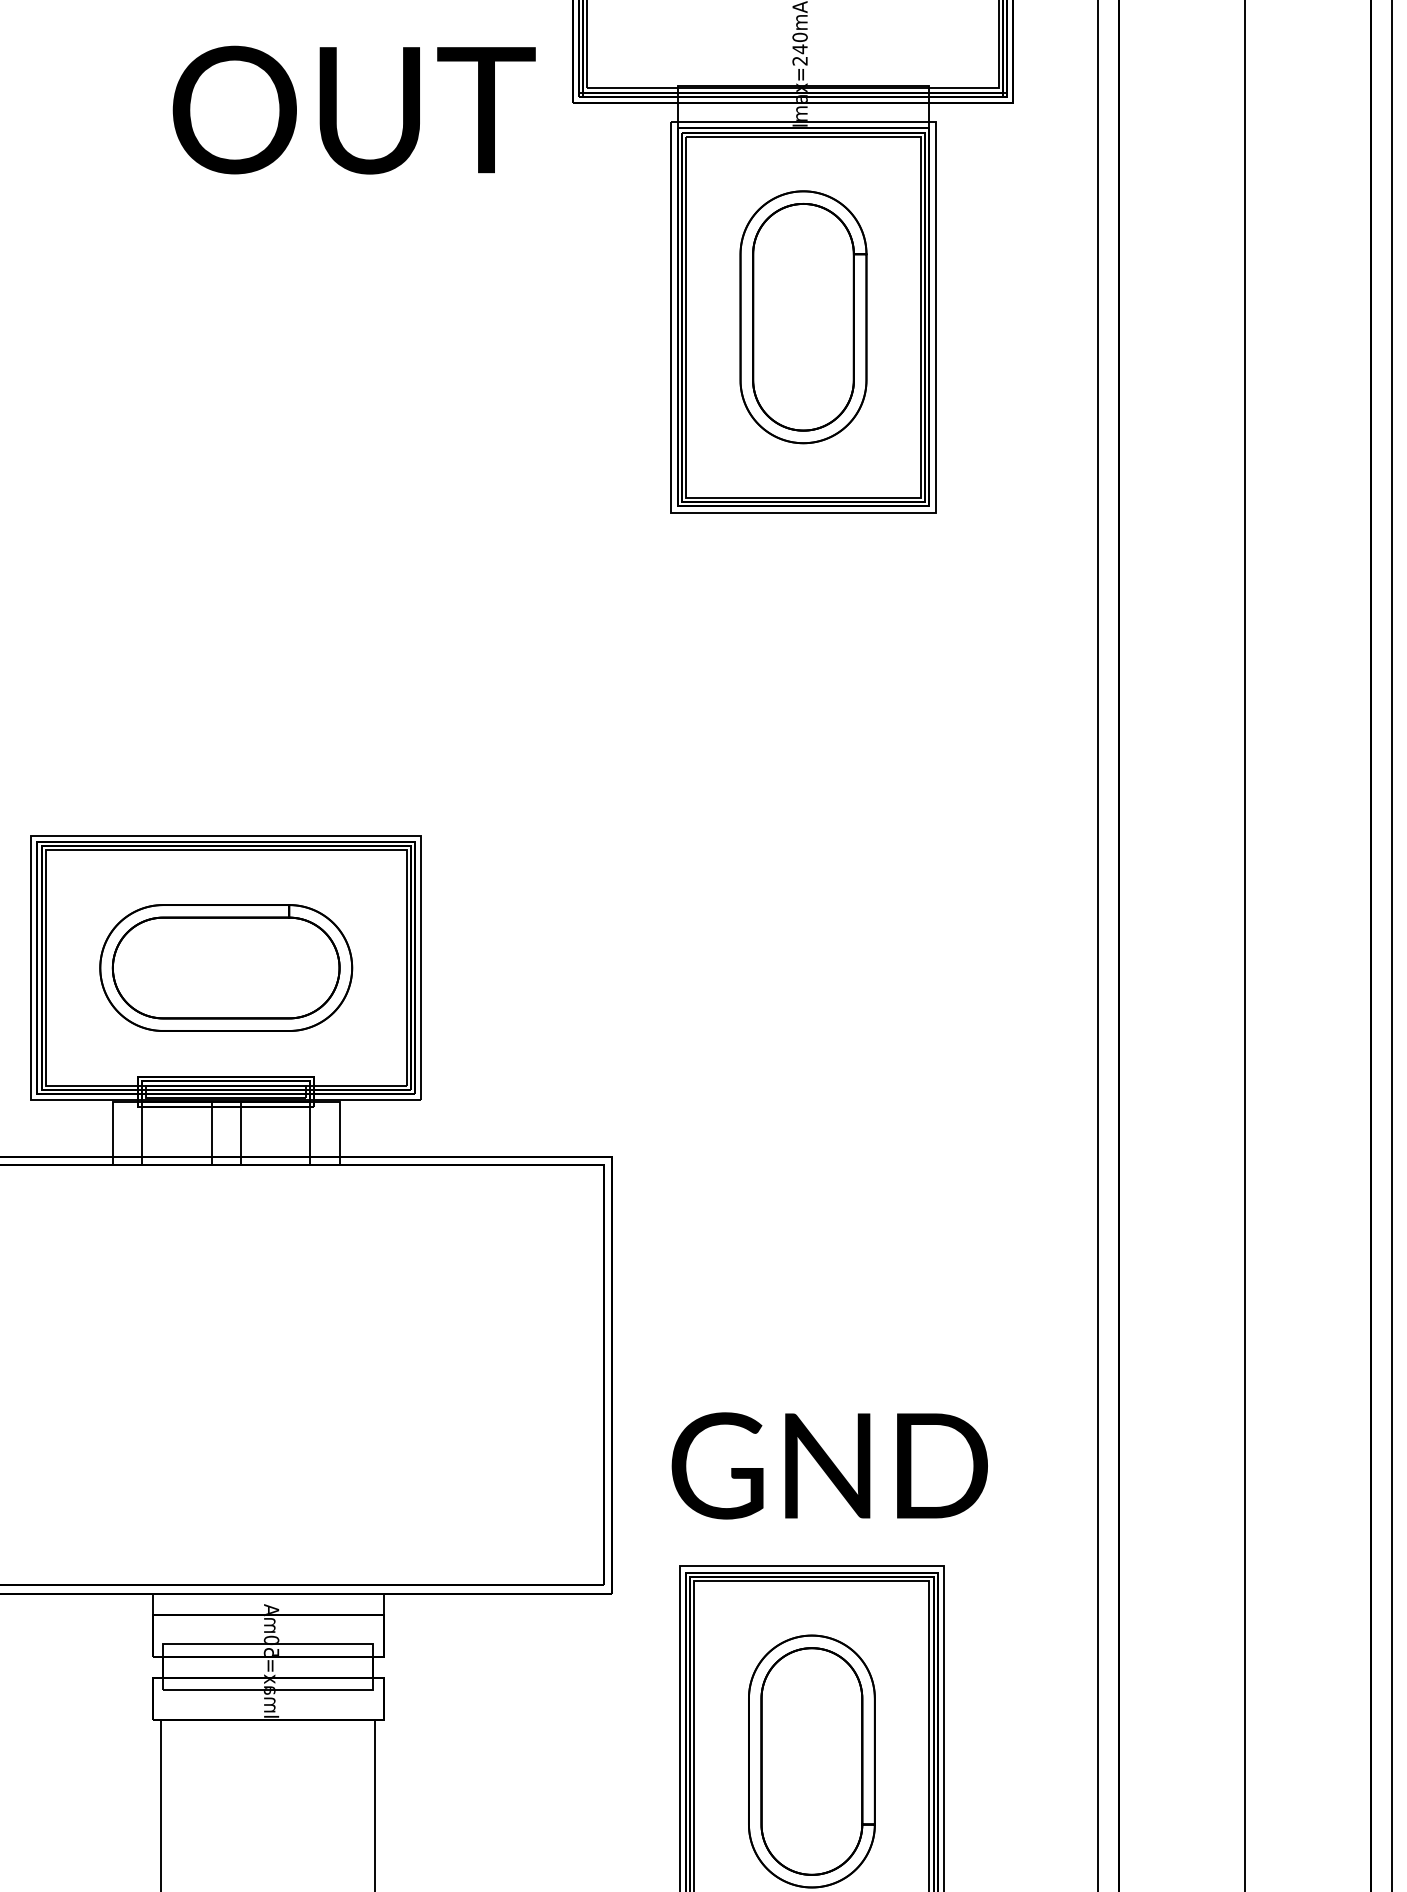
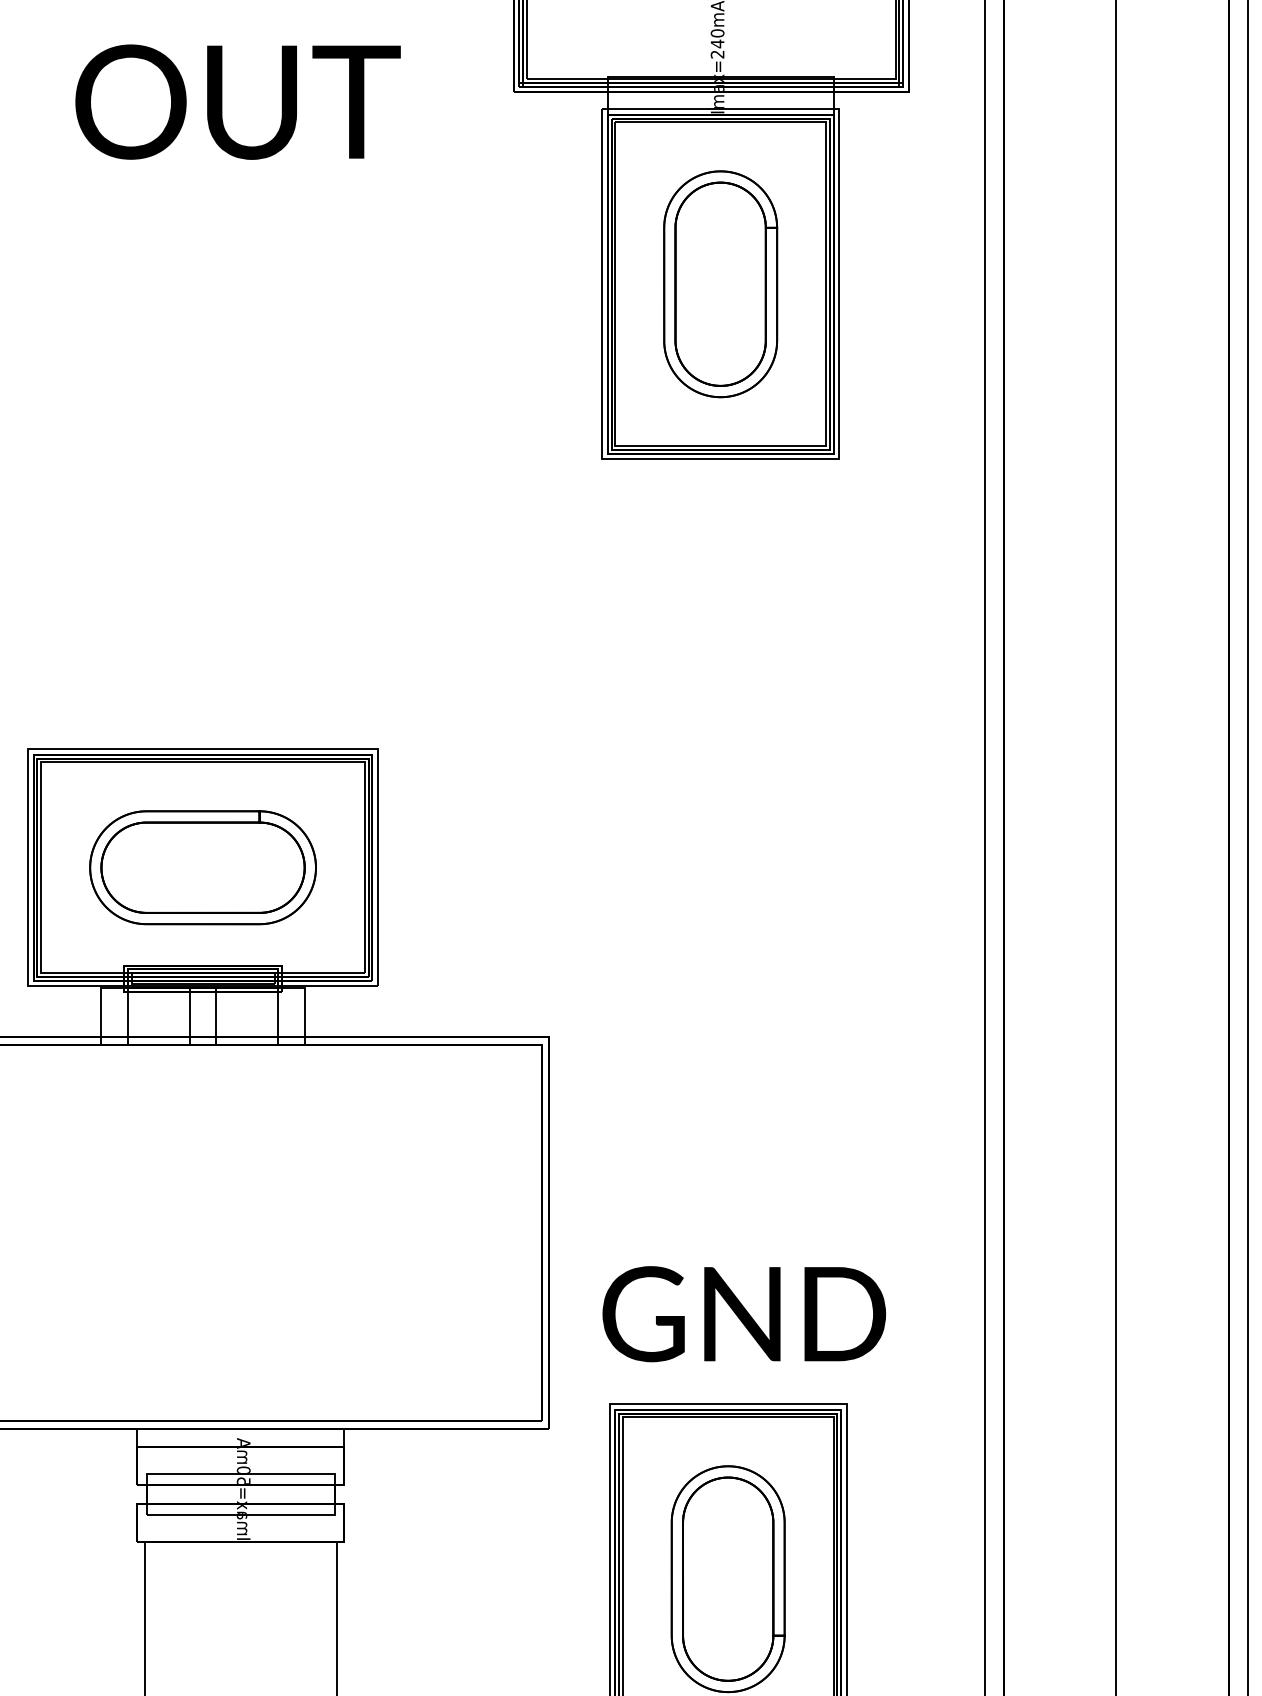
text: (353, 109) -> (237, 101), moved

